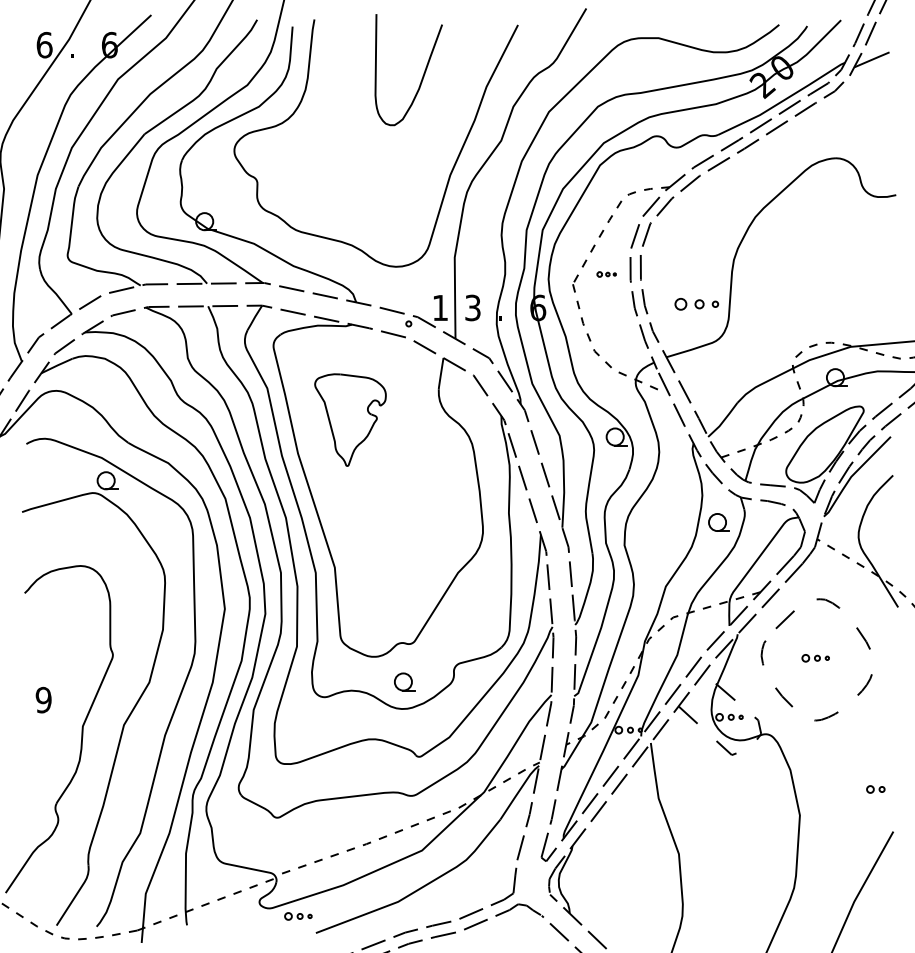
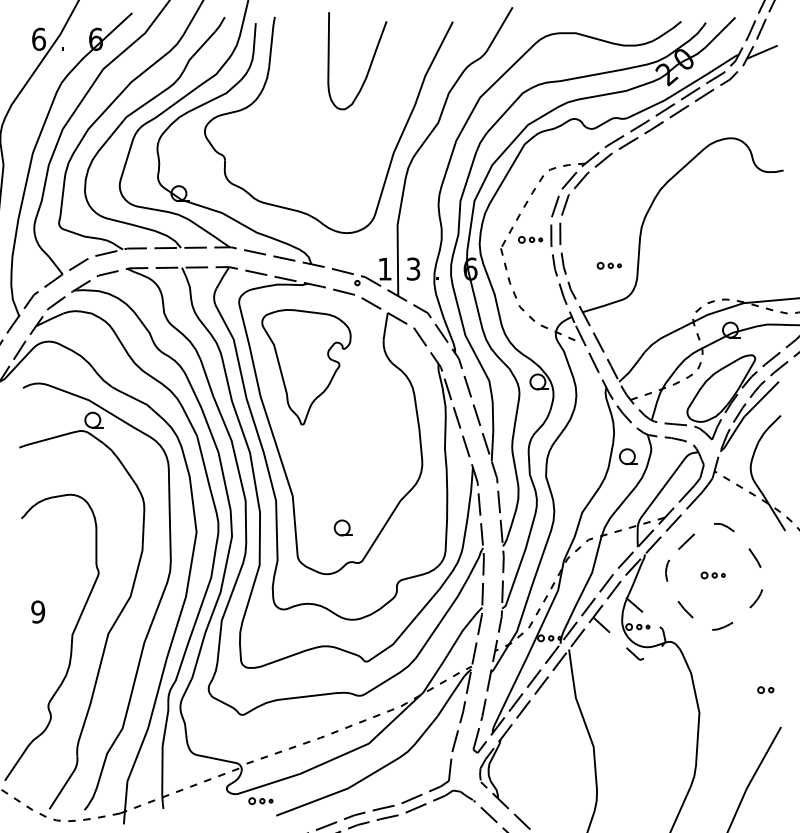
part: (606, 274) -> (530, 239), size x1.43
part: (696, 303) -> (608, 265), size x0.62
part: (350, 419) -> (306, 366), size x1.43
part: (404, 681) -> (343, 527), moved

